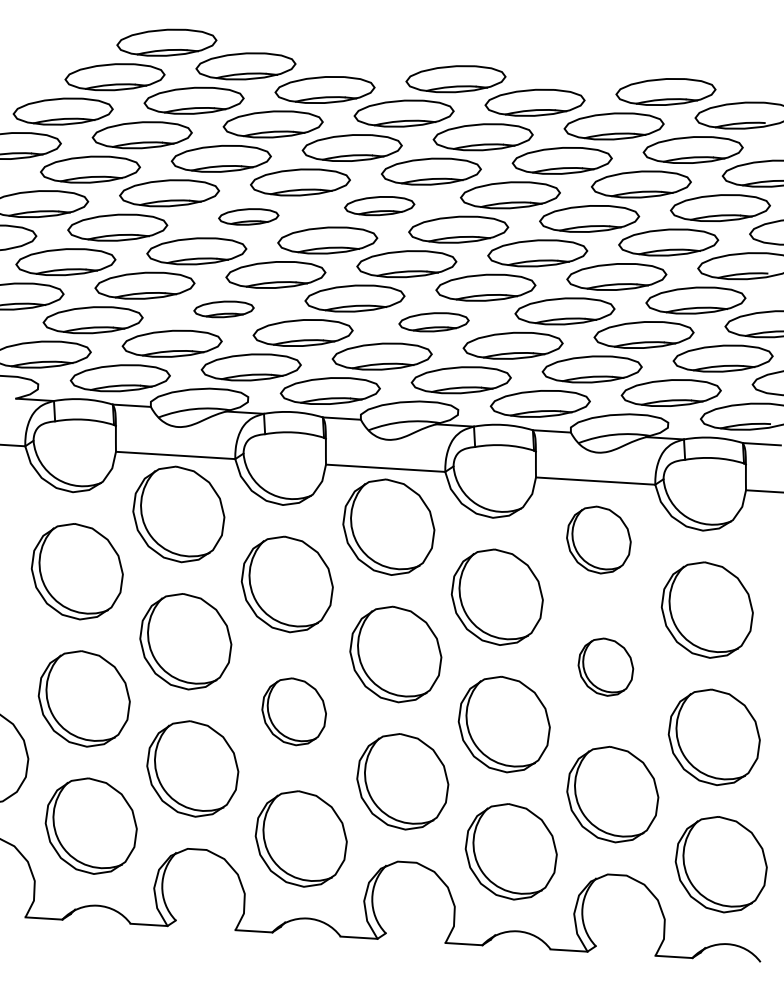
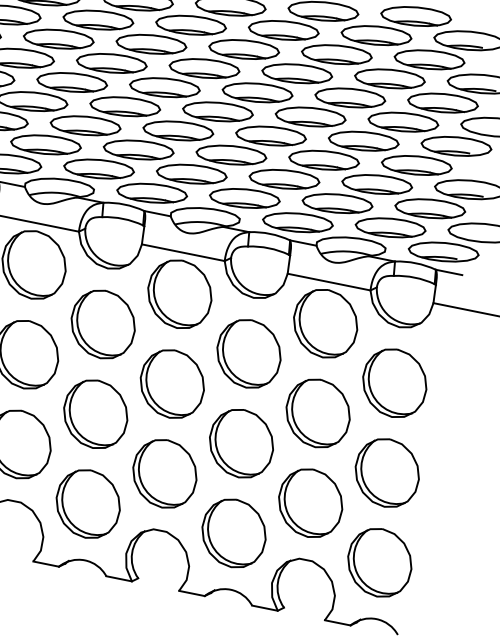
part: (379, 205) -> (204, 68), size x1.43
part: (248, 216) -> (111, 63), size x1.67
part: (223, 309) -> (85, 125), size x1.67
part: (433, 322) -> (230, 155), size x1.43
part: (598, 539) -> (325, 323), size x1.43
part: (605, 666) -> (317, 412), size x1.67
part: (293, 711) -> (95, 414), size x1.43

